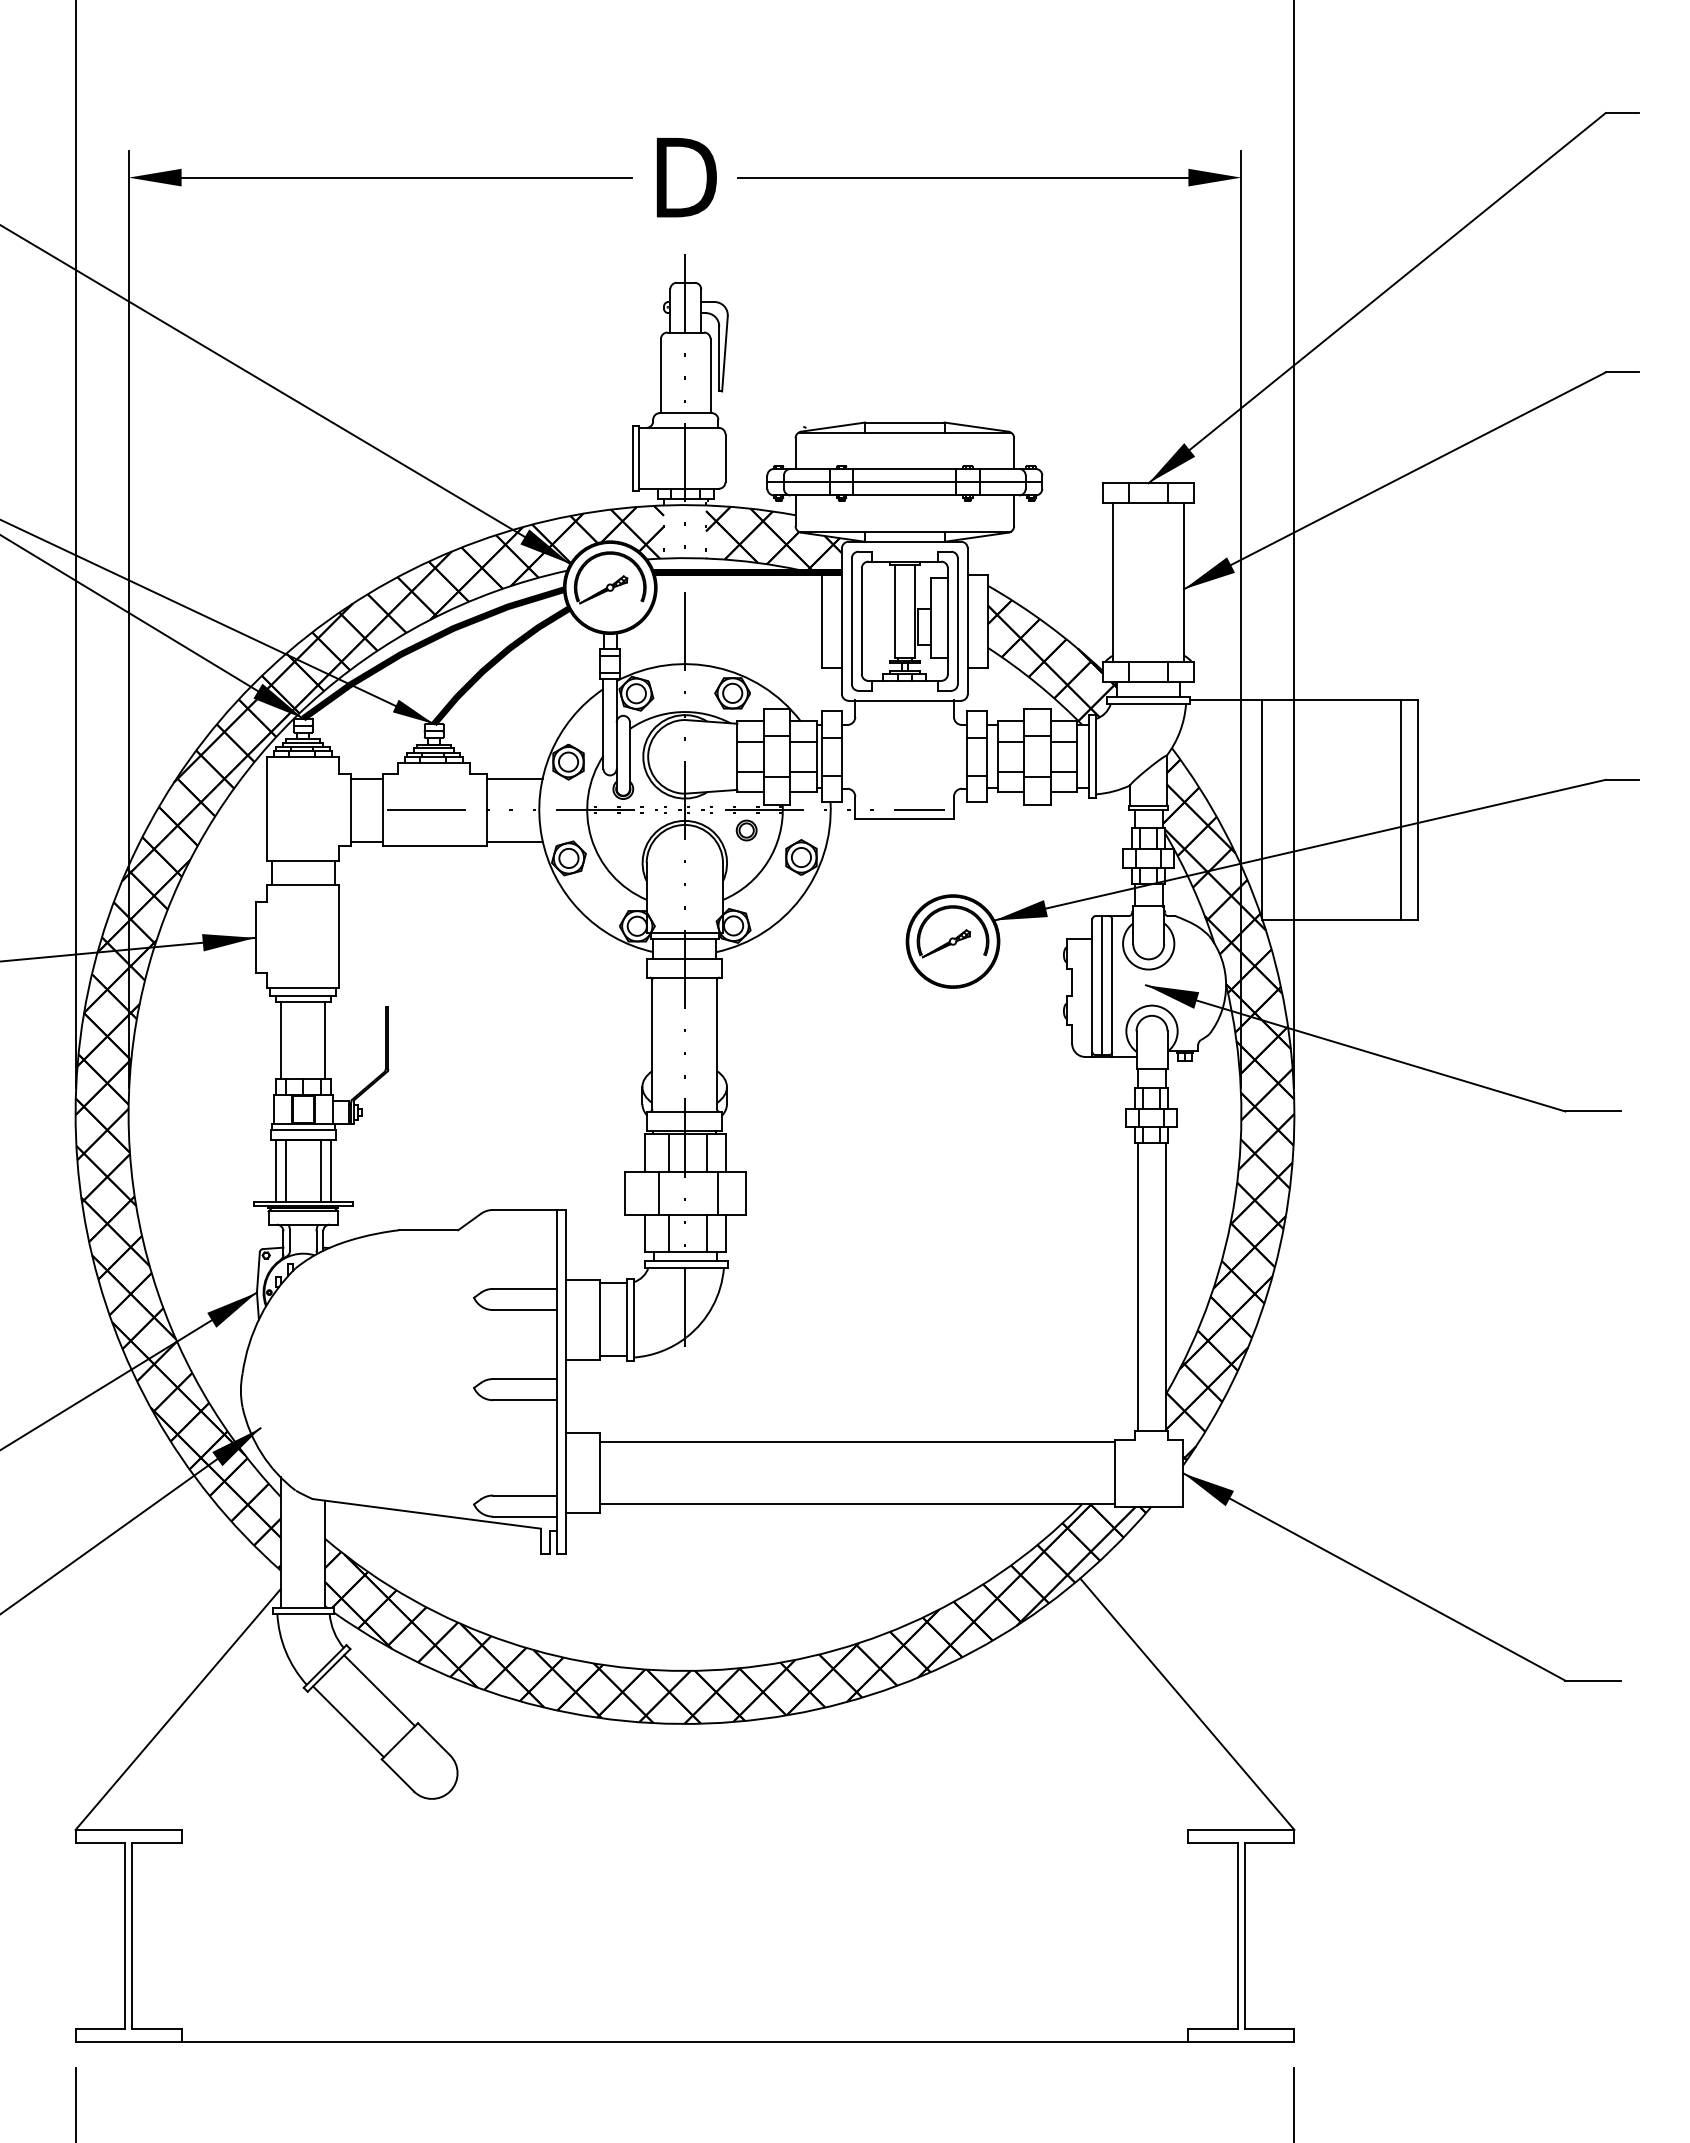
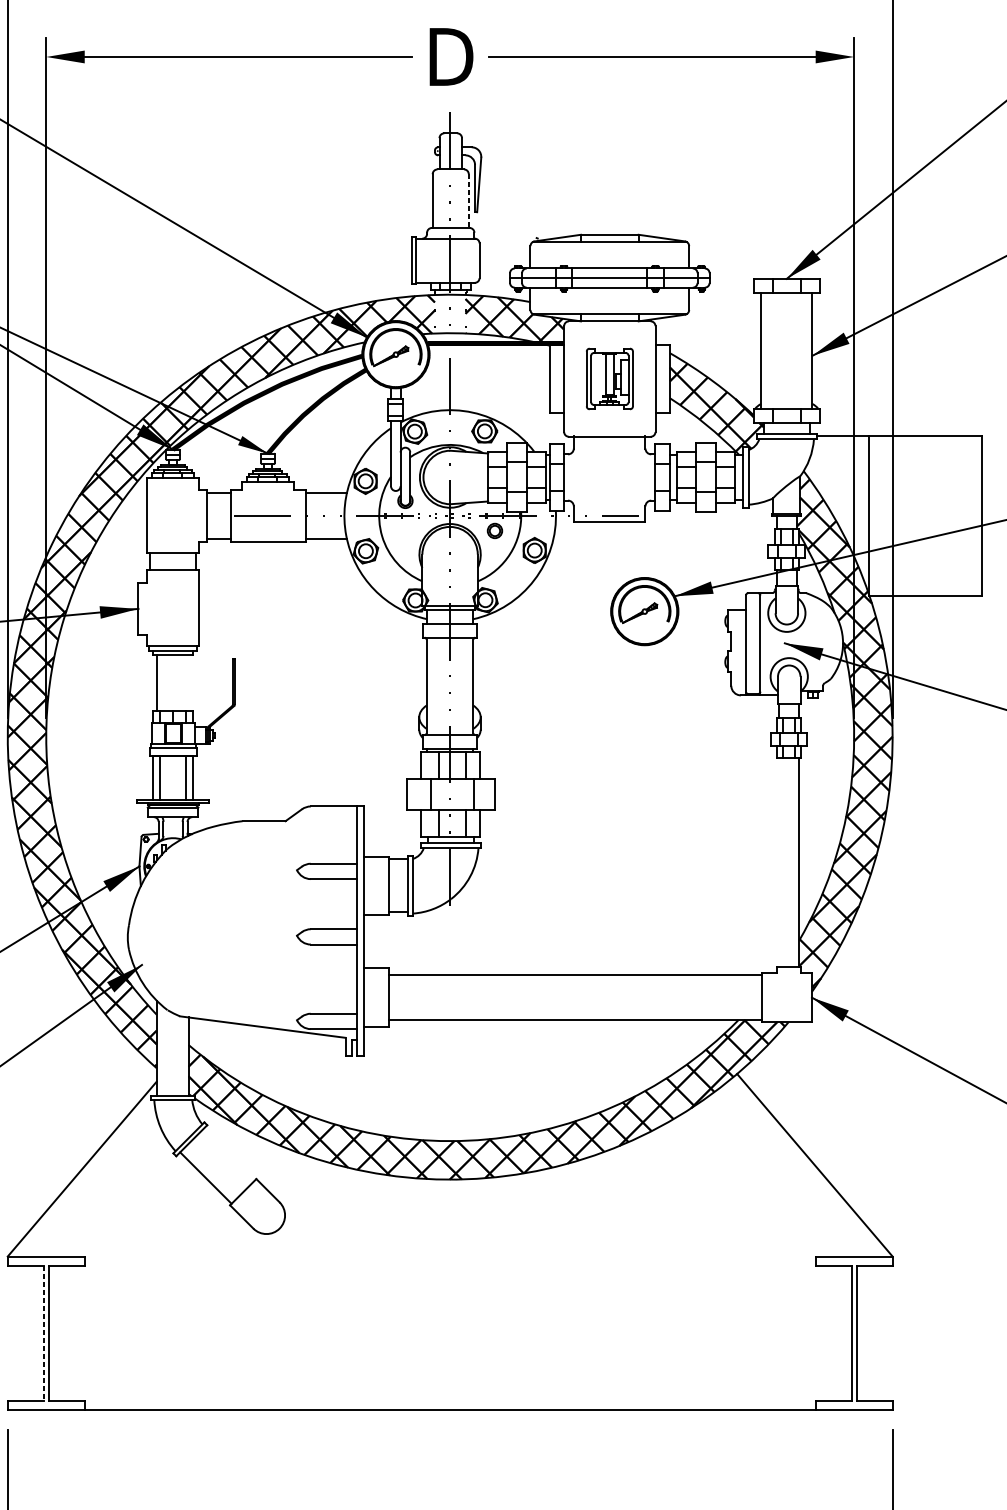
line: (710, 376) -> (468, 201), solid -> dashed
part: (904, 620) -> (609, 378), size x0.6
line: (1401, 809) -> (970, 515), removed
line: (1102, 985) -> (753, 643), removed
line: (325, 1039) -> (189, 682), removed
line: (1138, 1286) -> (779, 862), removed
line: (379, 1690) -> (228, 1155), removed
line: (125, 1935) -> (44, 1333), solid -> dashed

